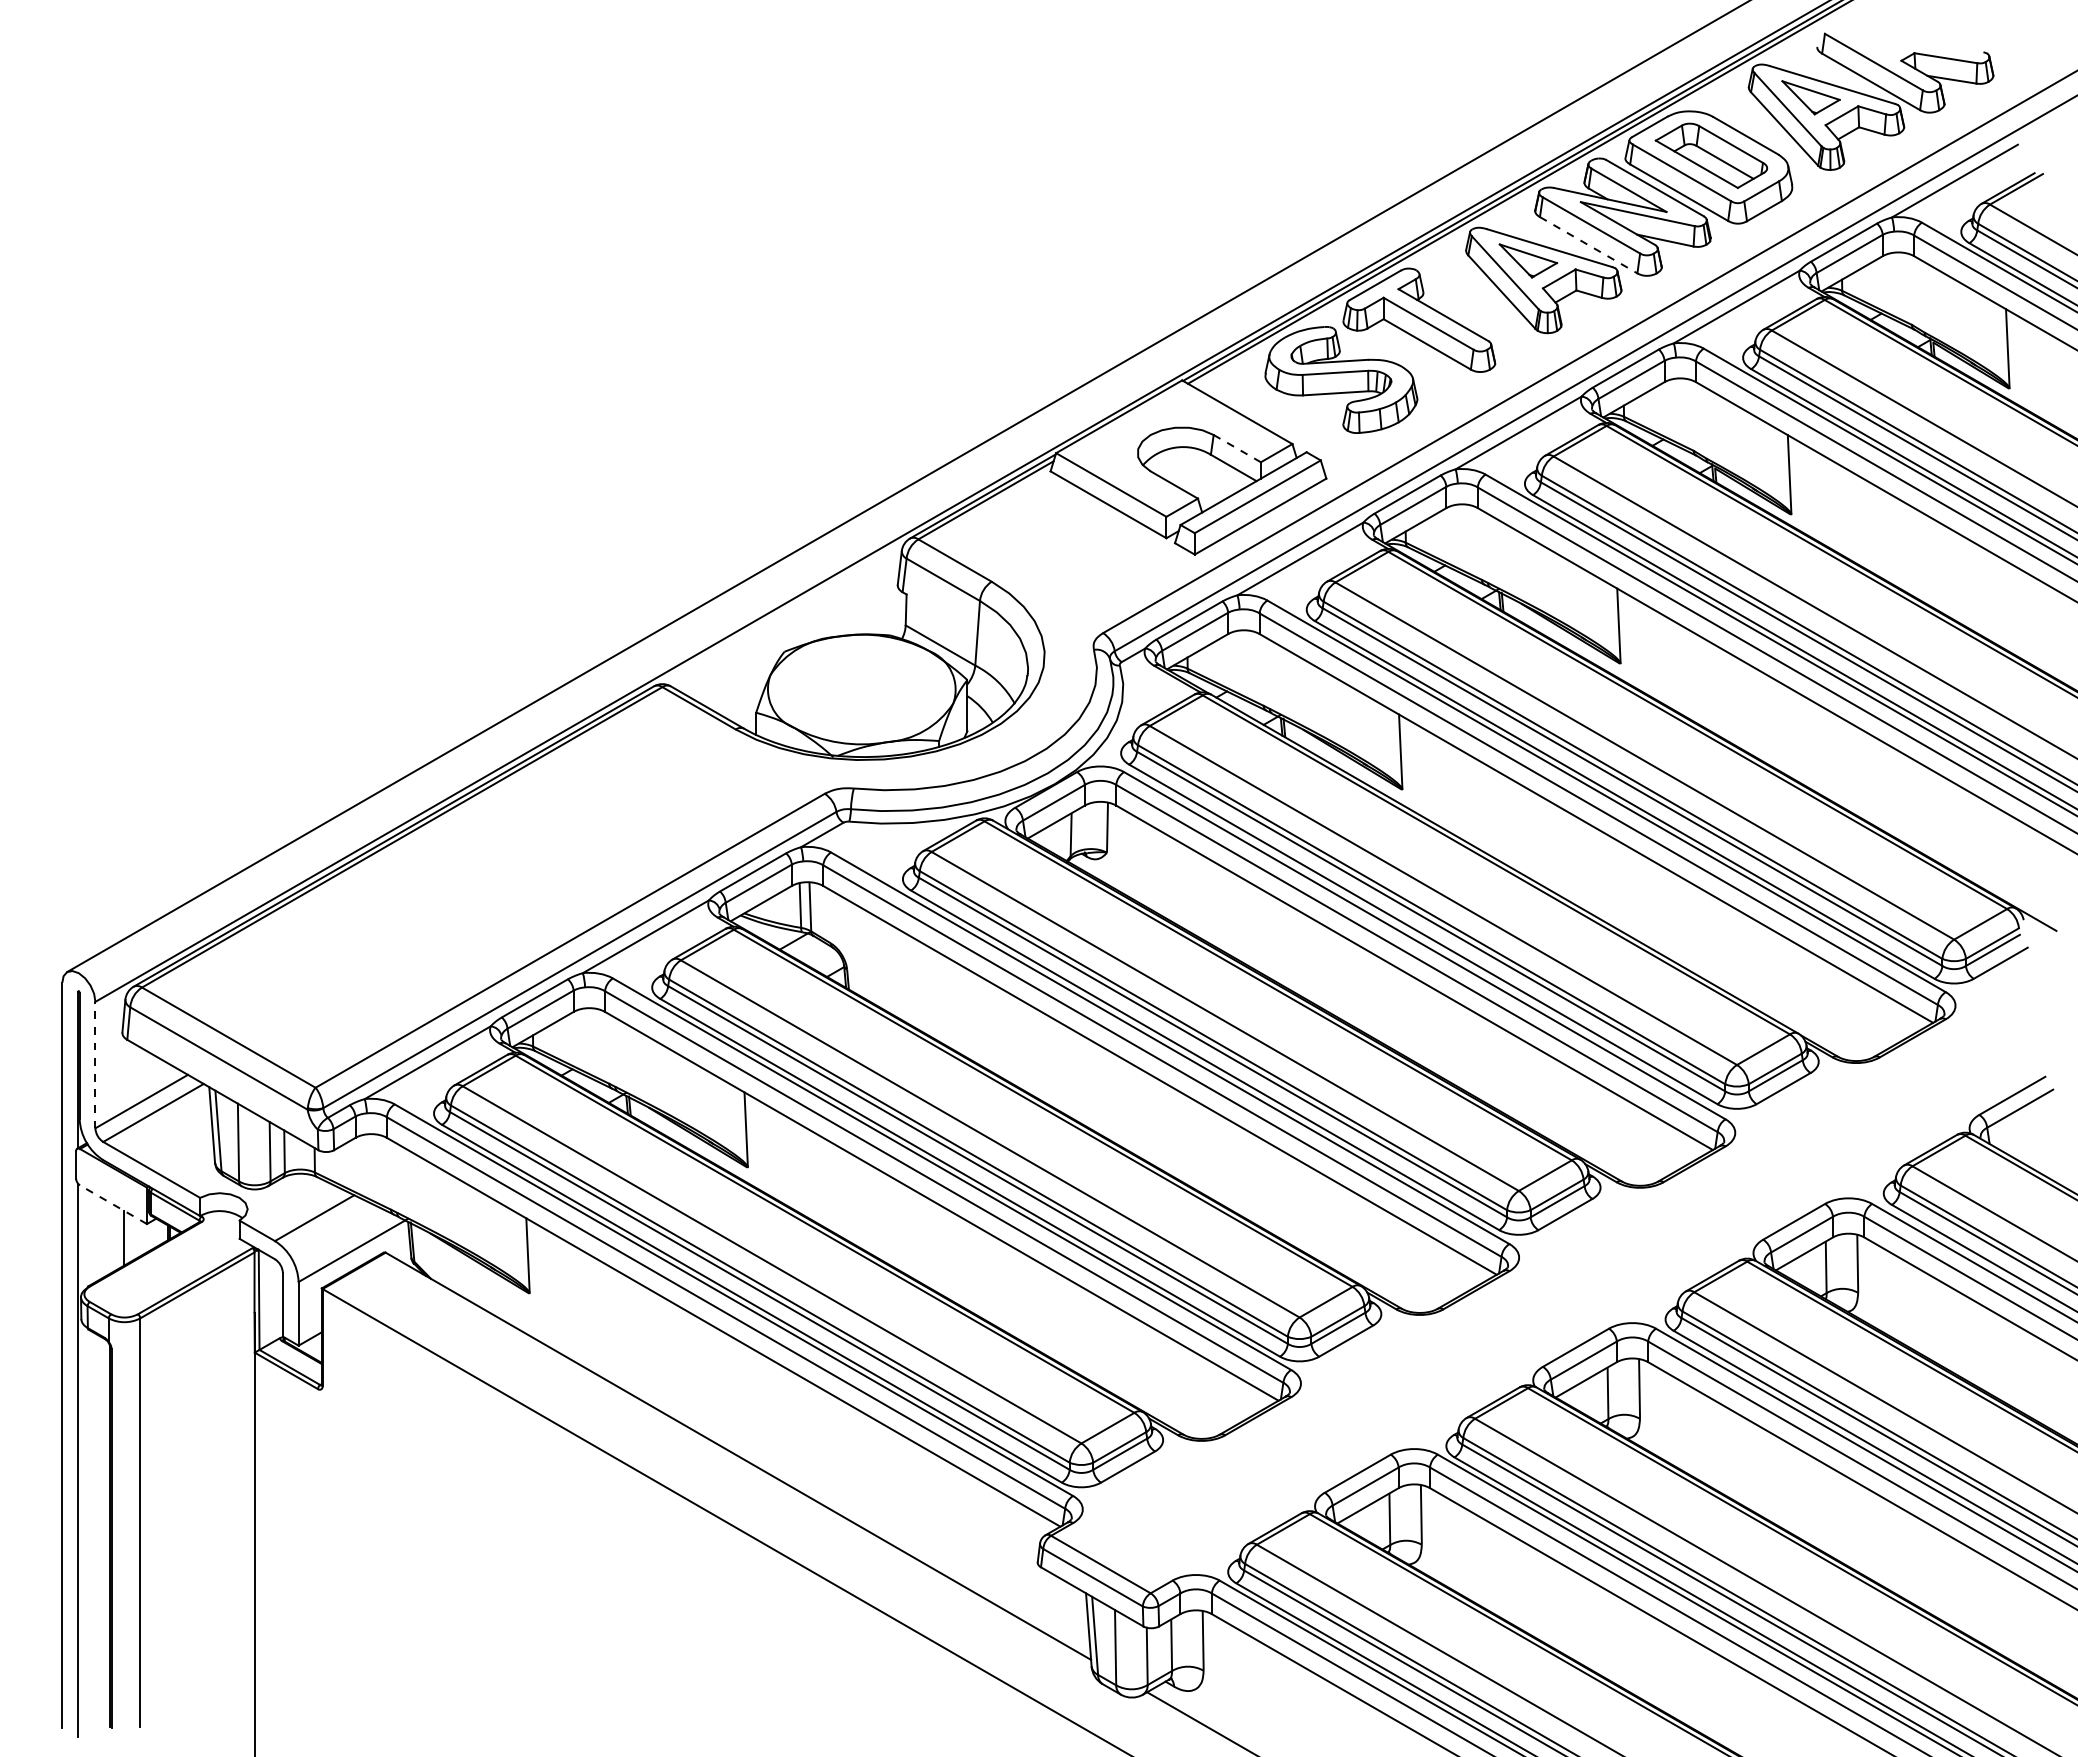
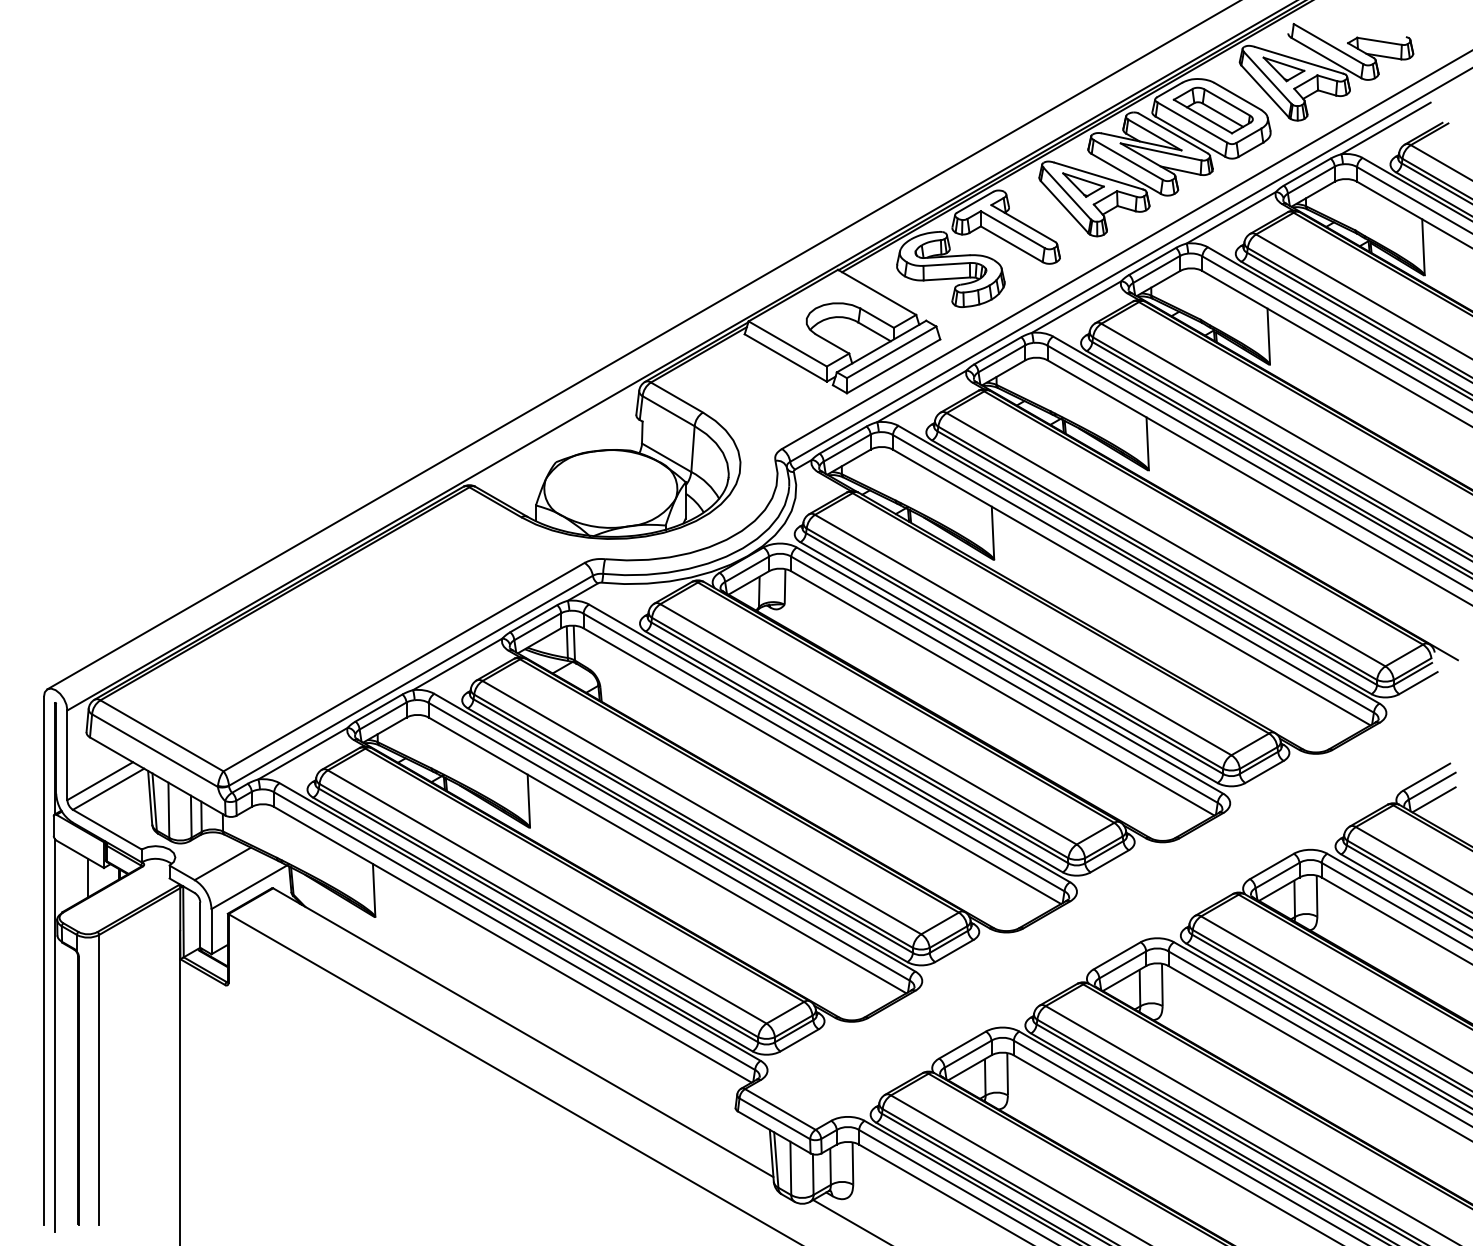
line: (1589, 245) -> (1126, 174), dashed -> solid
line: (1237, 448) -> (877, 318), dashed -> solid
line: (95, 1064) -> (67, 754), dashed -> solid
line: (2022, 1127) -> (1433, 799), added
line: (113, 1204) -> (80, 854), dashed -> solid

